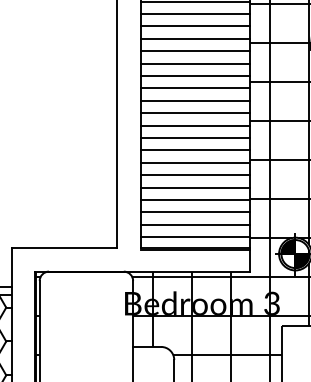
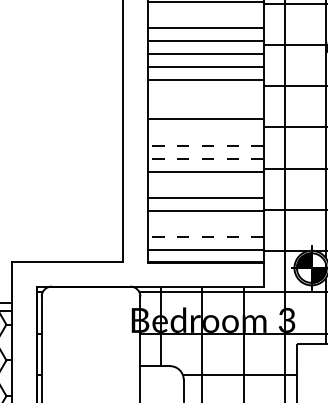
line: (194, 13) -> (205, 14), removed
line: (194, 88) -> (205, 93), removed
line: (194, 101) -> (205, 106), removed
line: (194, 125) -> (205, 132), removed
line: (194, 137) -> (205, 145), solid -> dashed
line: (194, 150) -> (205, 158), solid -> dashed
line: (194, 174) -> (205, 184), removed
line: (194, 212) -> (205, 224), removed
line: (194, 225) -> (205, 237), solid -> dashed

